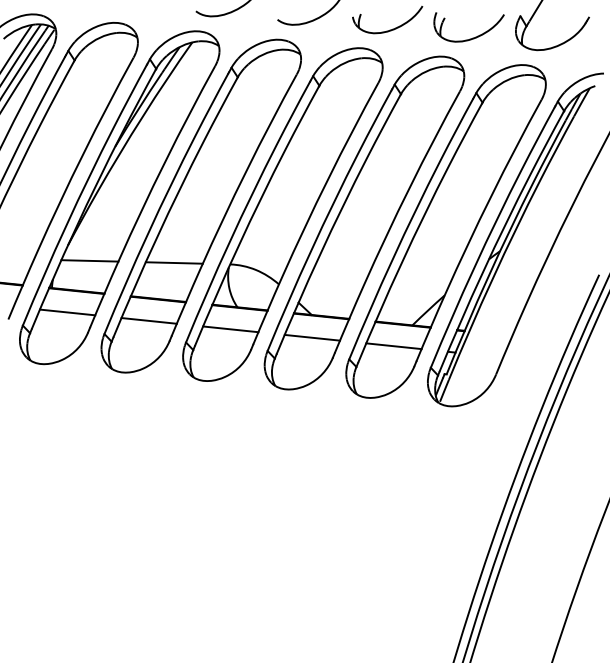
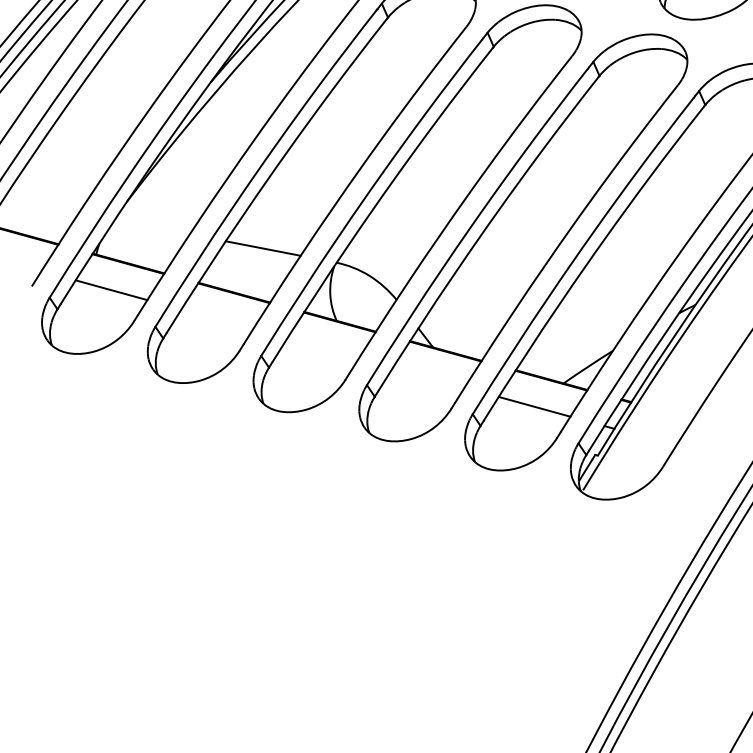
line: (89, 260) -> (151, 226), removed
line: (148, 320) -> (216, 318), removed
line: (230, 329) -> (322, 348), removed
line: (312, 337) -> (429, 377), removed

